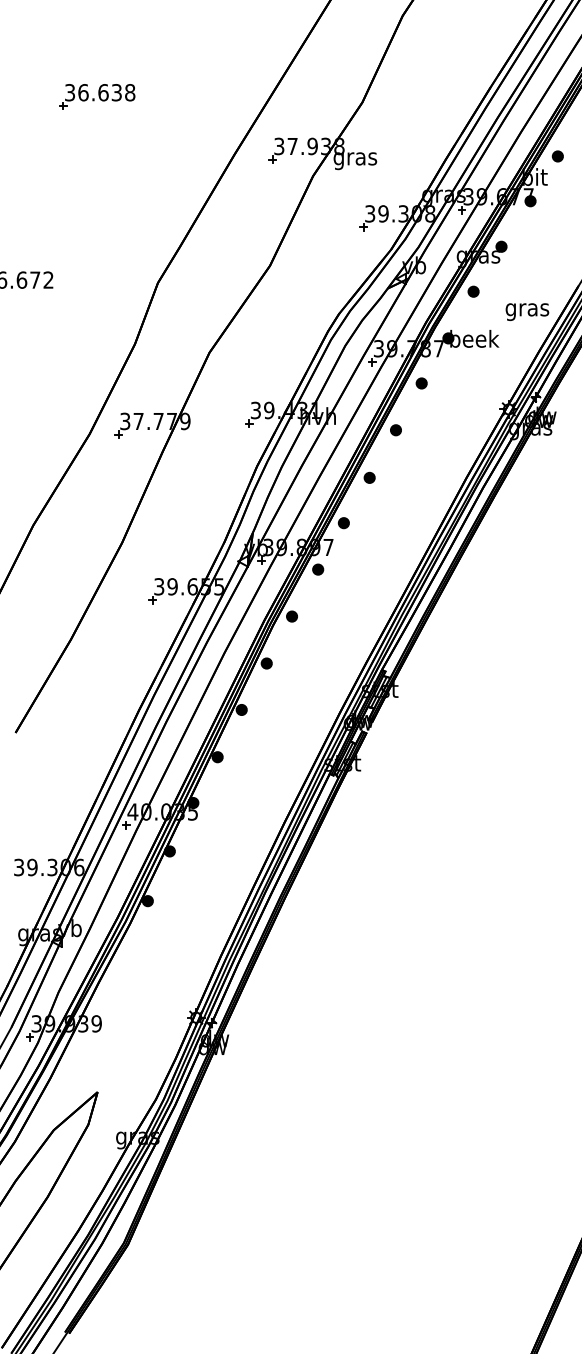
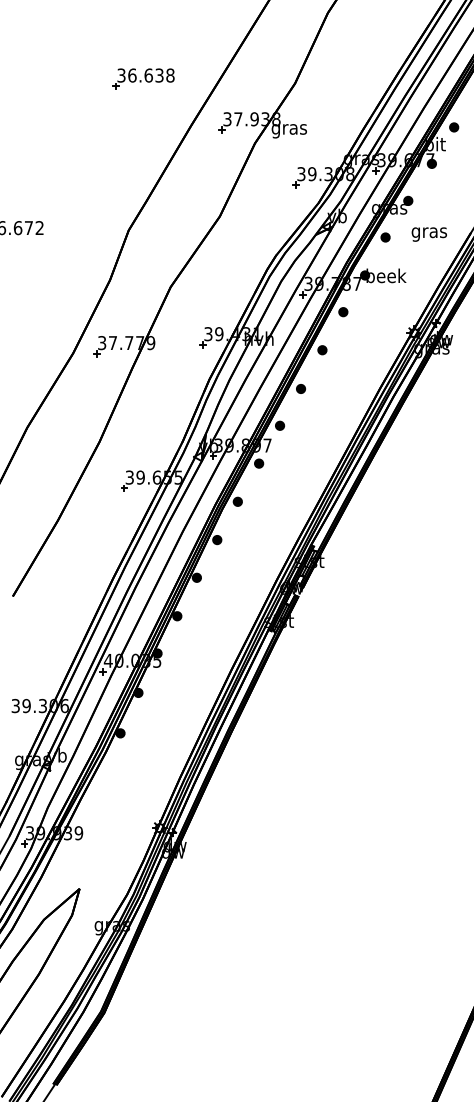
part: (97, 96) -> (143, 78), moved
text: (527, 312) -> (429, 234), moved

